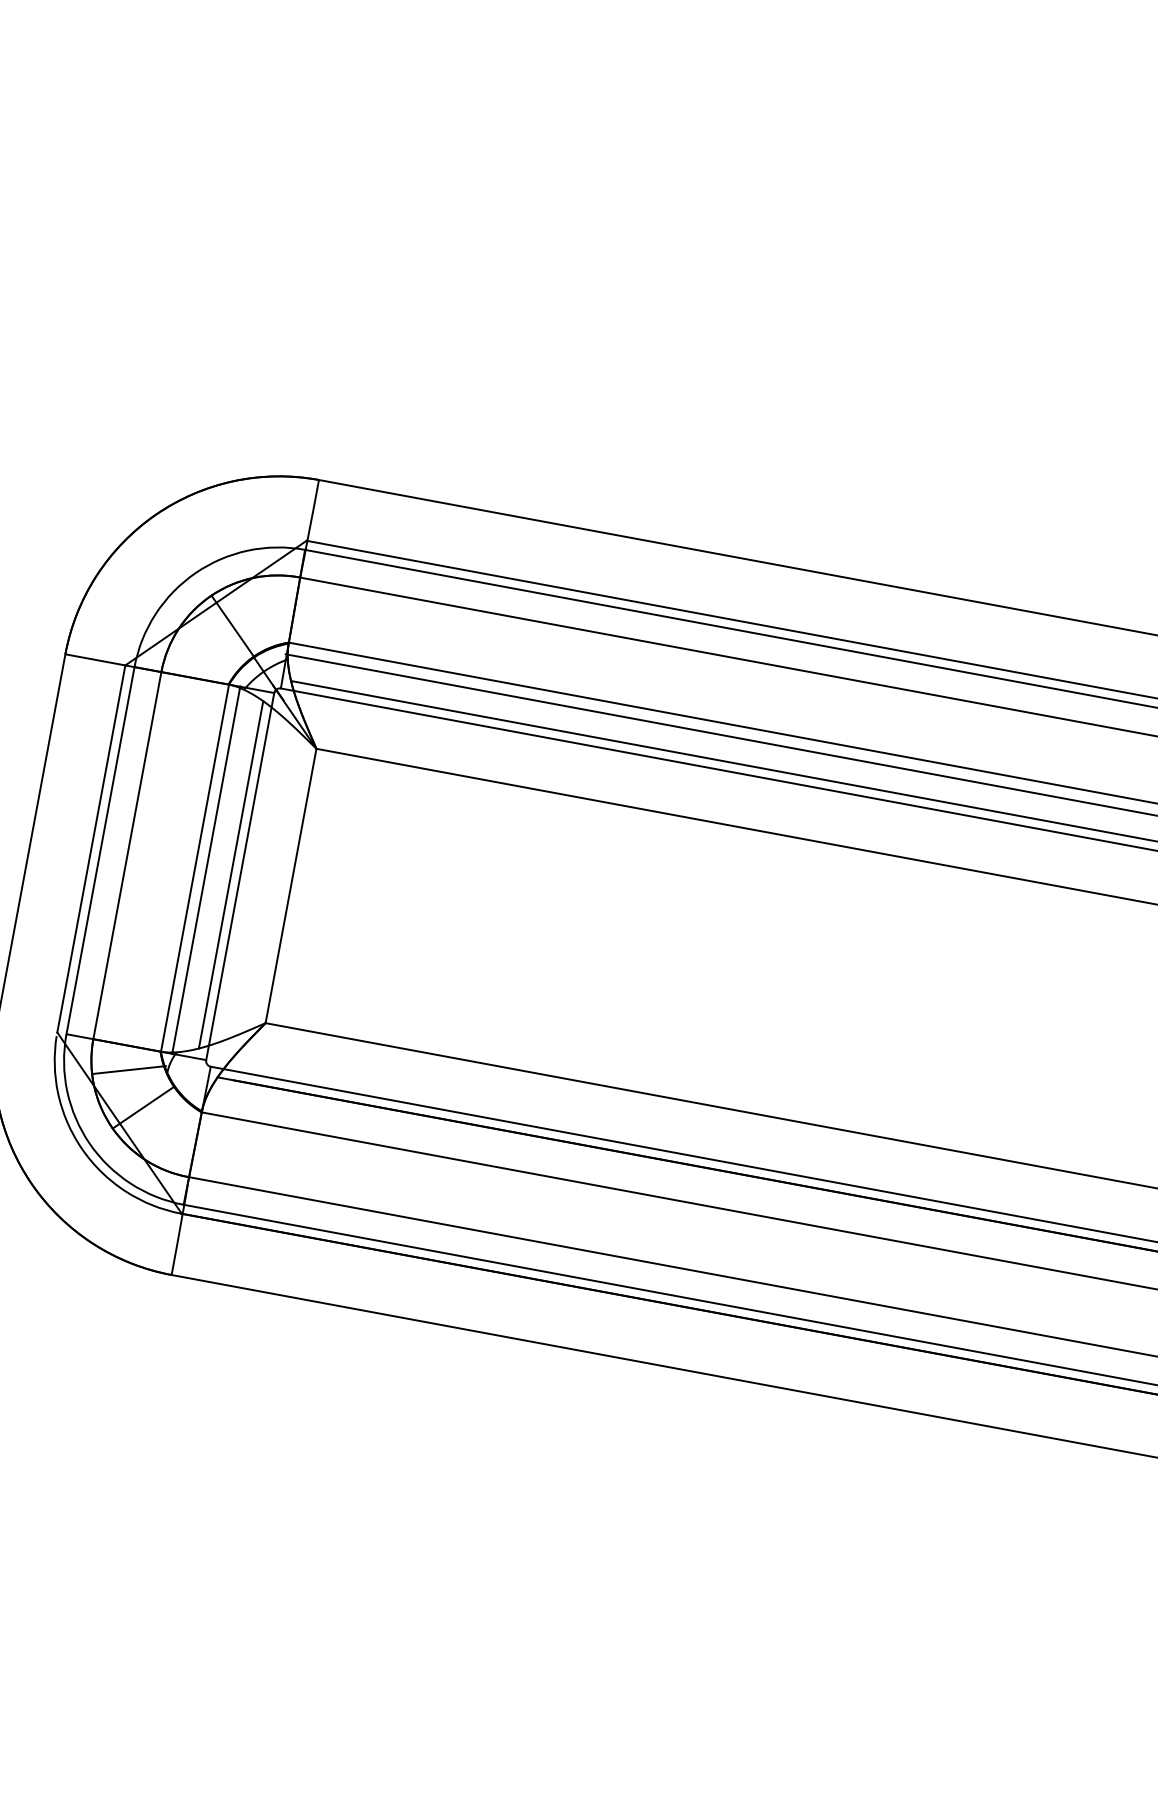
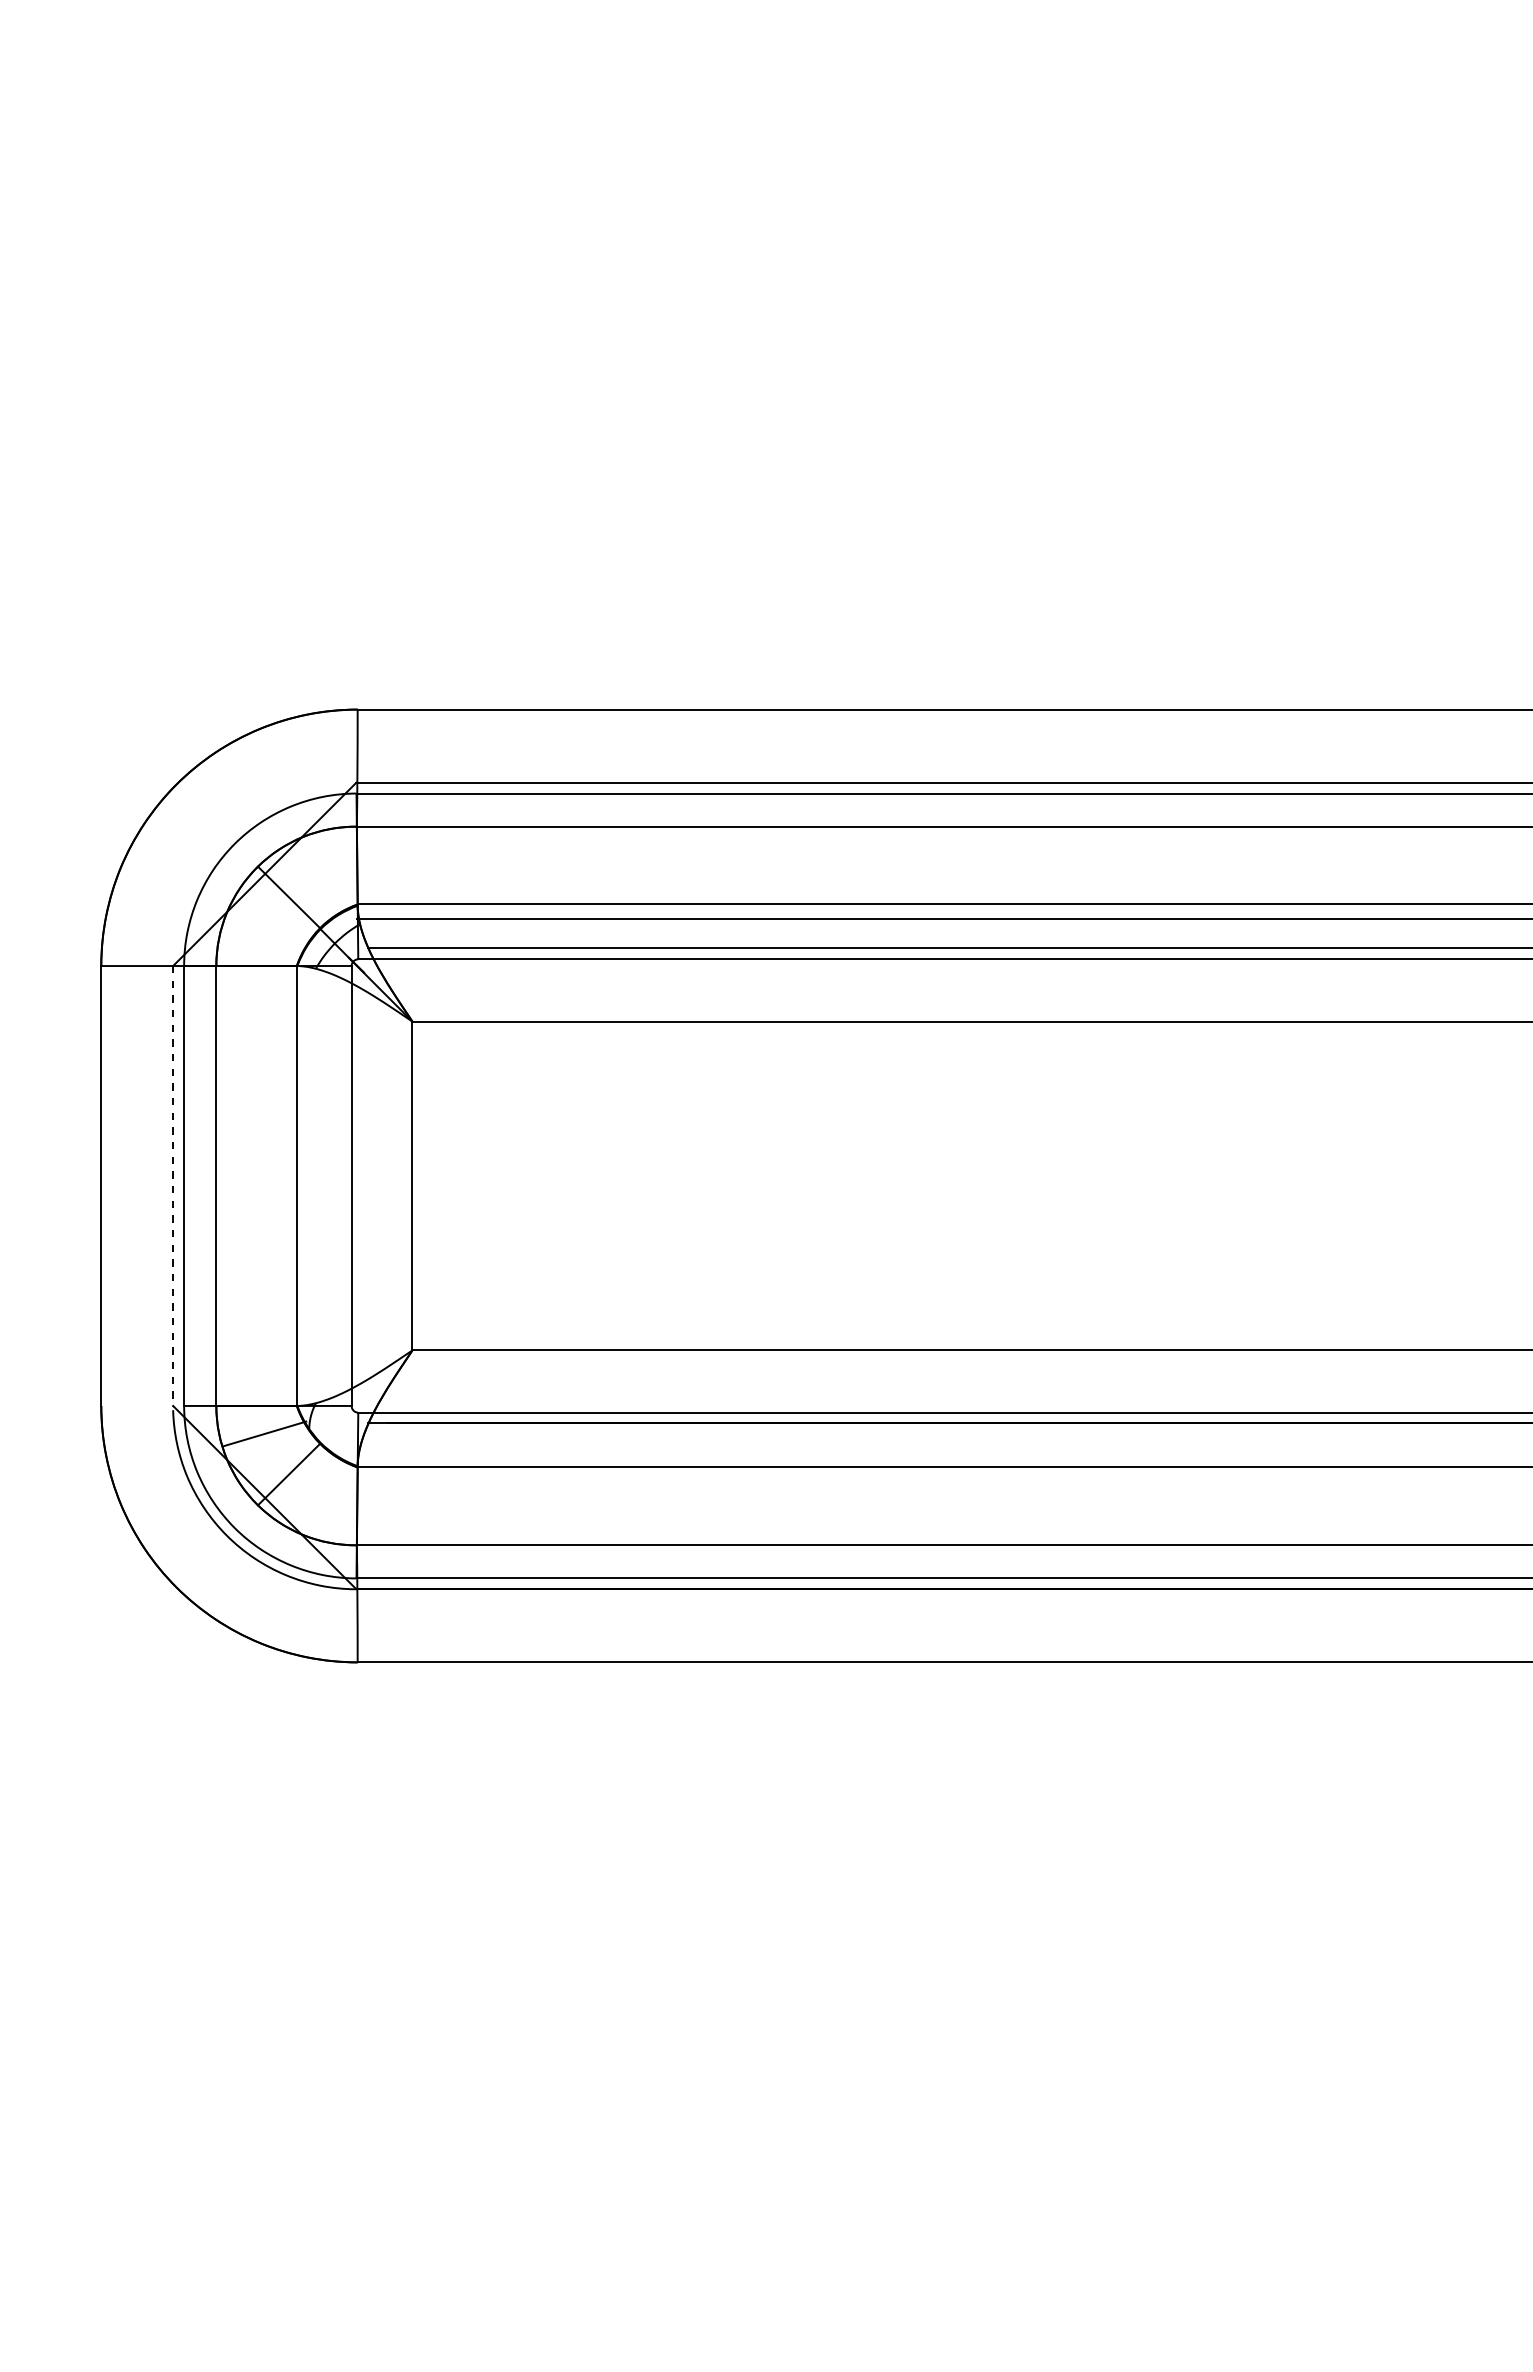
line: (91, 848) -> (173, 1185), solid -> dashed
line: (206, 869) -> (310, 1185), removed
line: (231, 874) -> (340, 1185), removed

